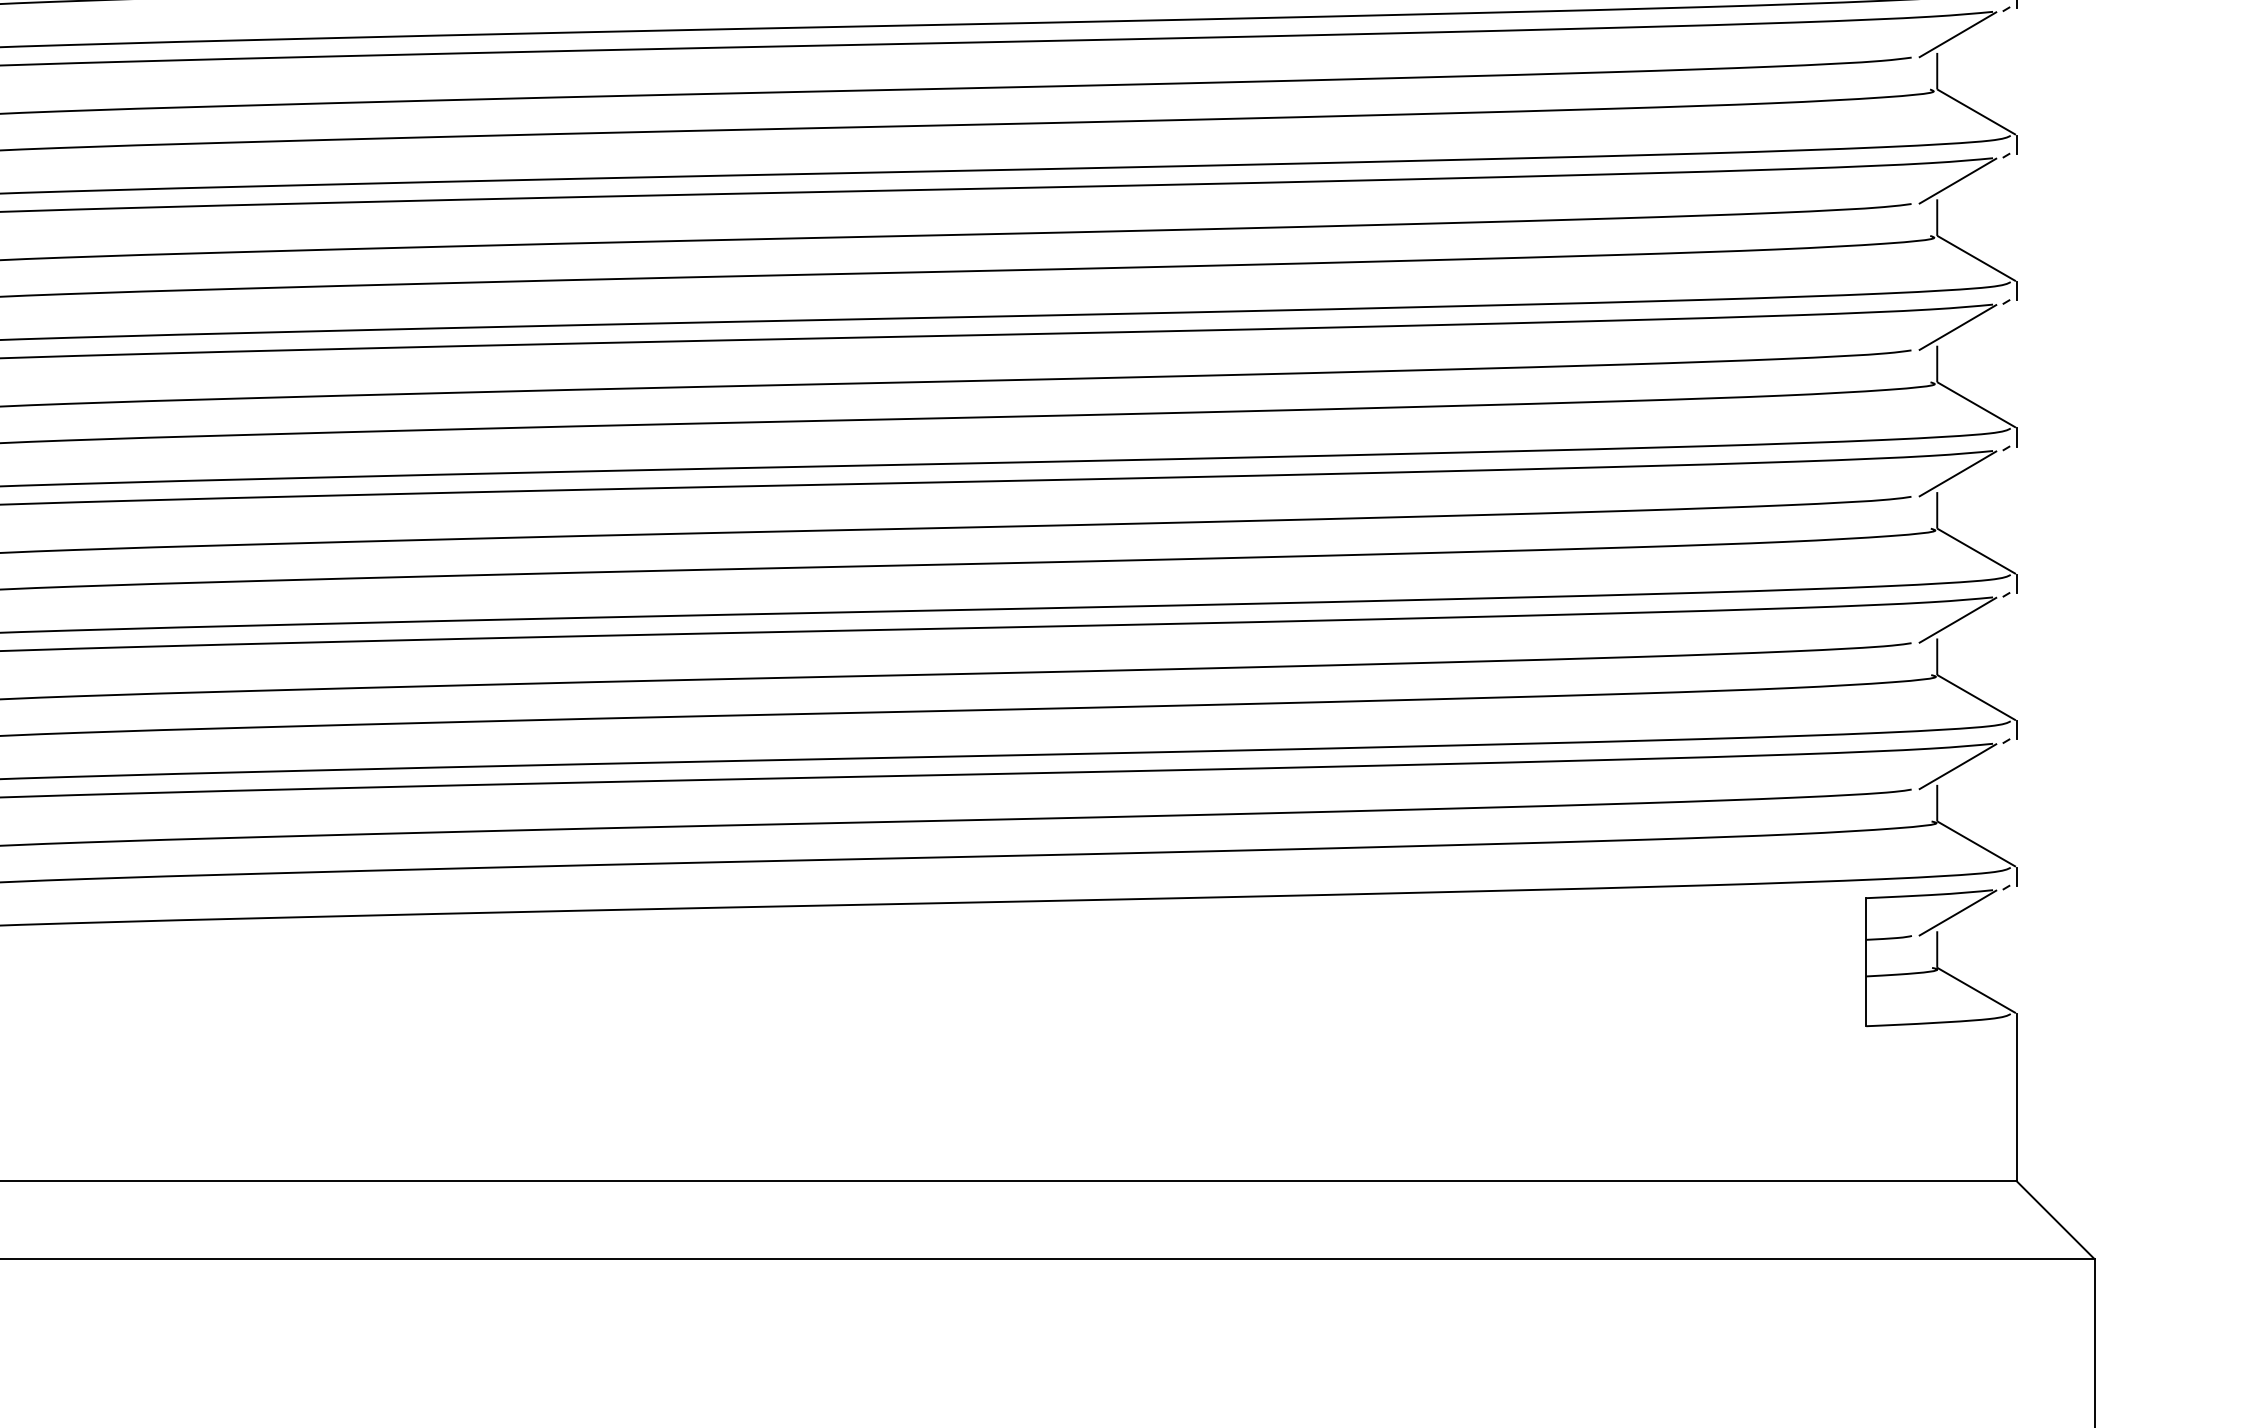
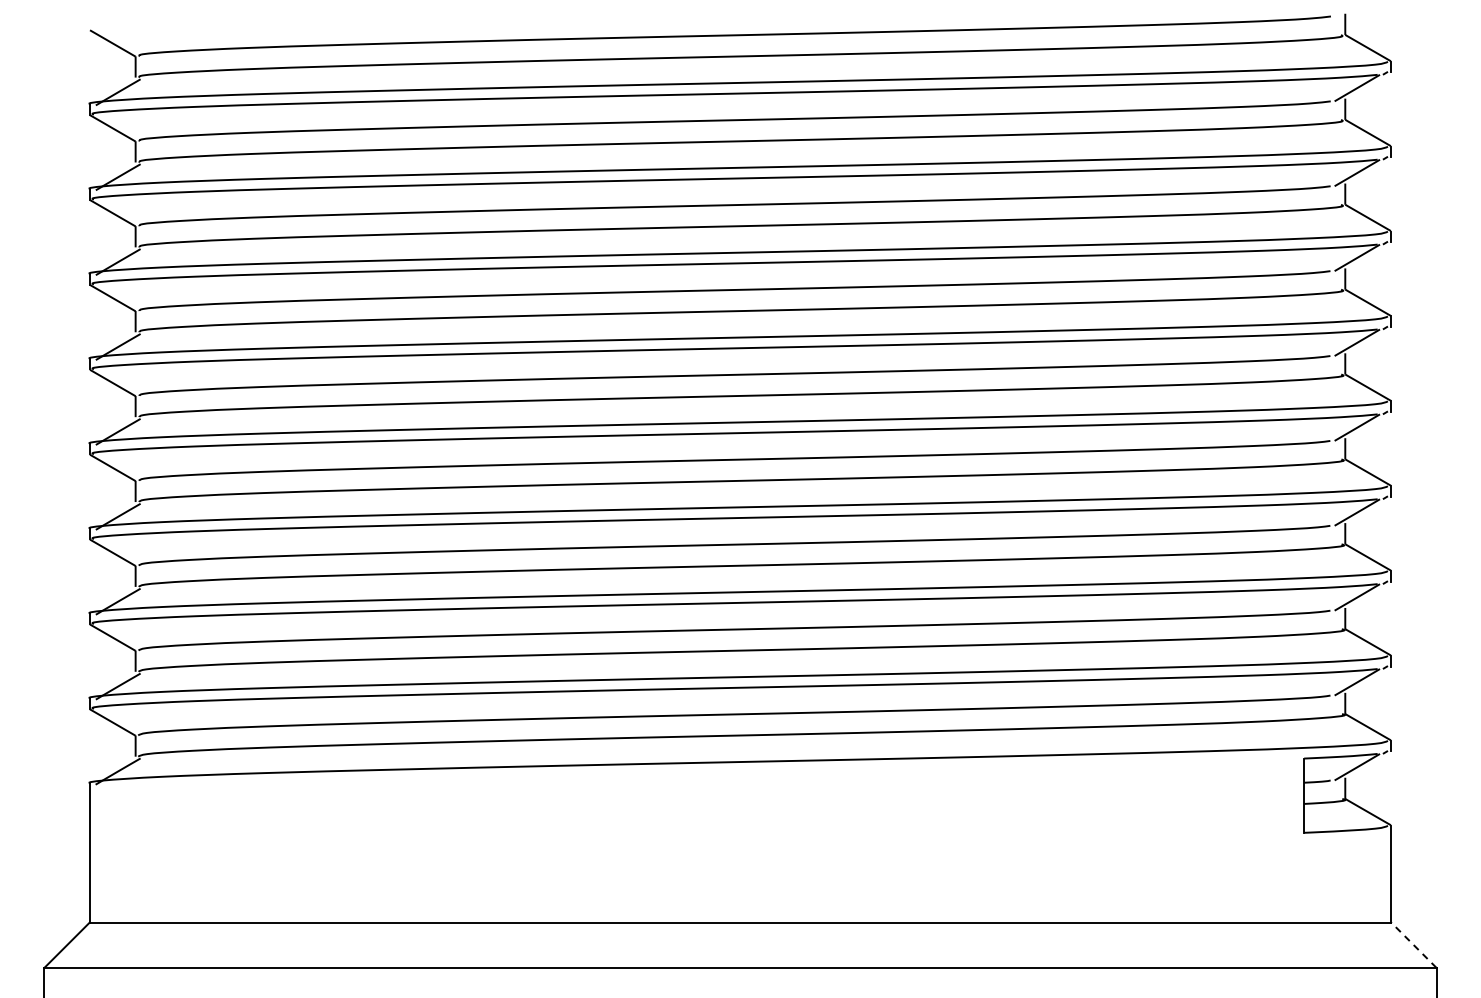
line: (2054, 1218) -> (1413, 944), solid -> dashed

